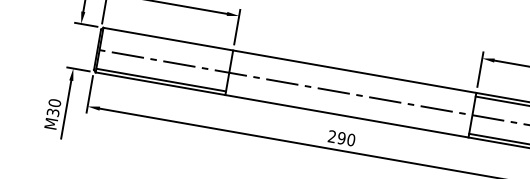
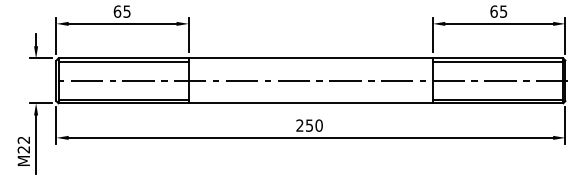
line: (167, 43) -> (123, 62), added
text: (53, 107) -> (23, 144), 30 -> 22
text: (341, 138) -> (309, 125), 290 -> 250

